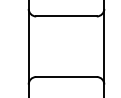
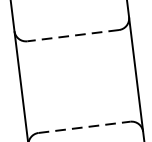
line: (66, 16) -> (73, 35), solid -> dashed
line: (67, 77) -> (86, 127), solid -> dashed

